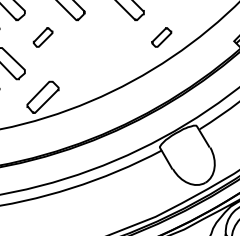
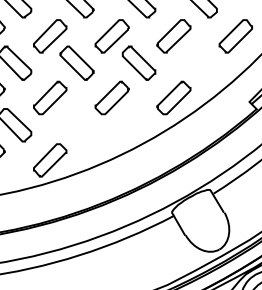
part: (43, 37) -> (50, 97), size x1.67
part: (101, 37) -> (111, 97), added
part: (161, 37) -> (173, 97), size x1.67

